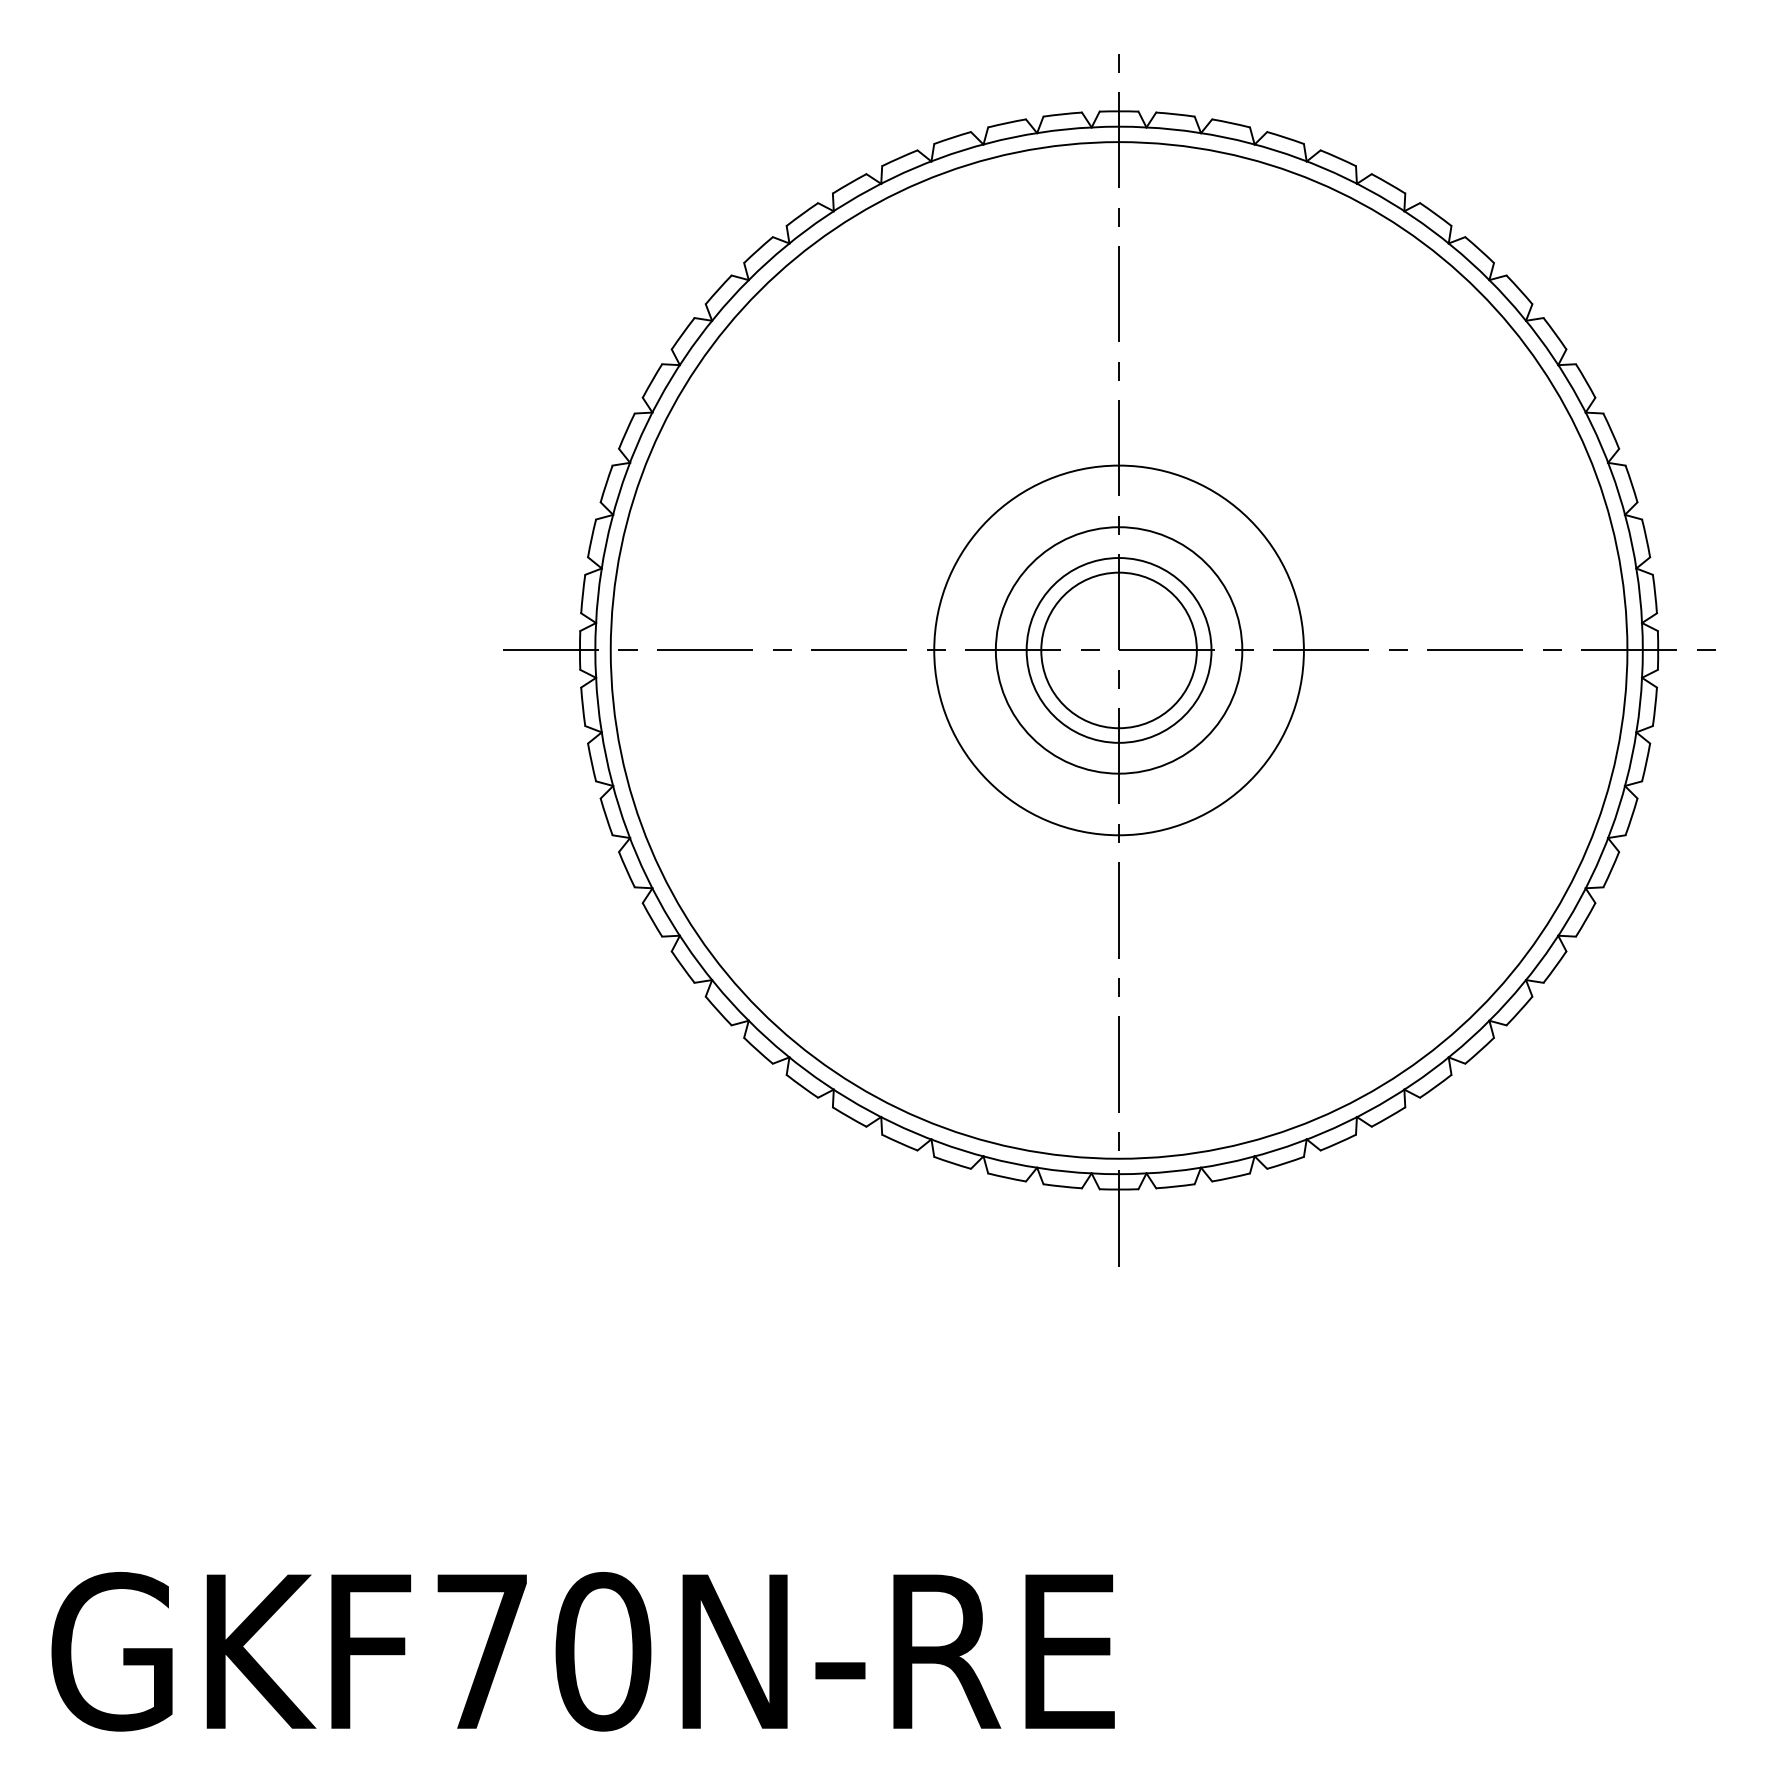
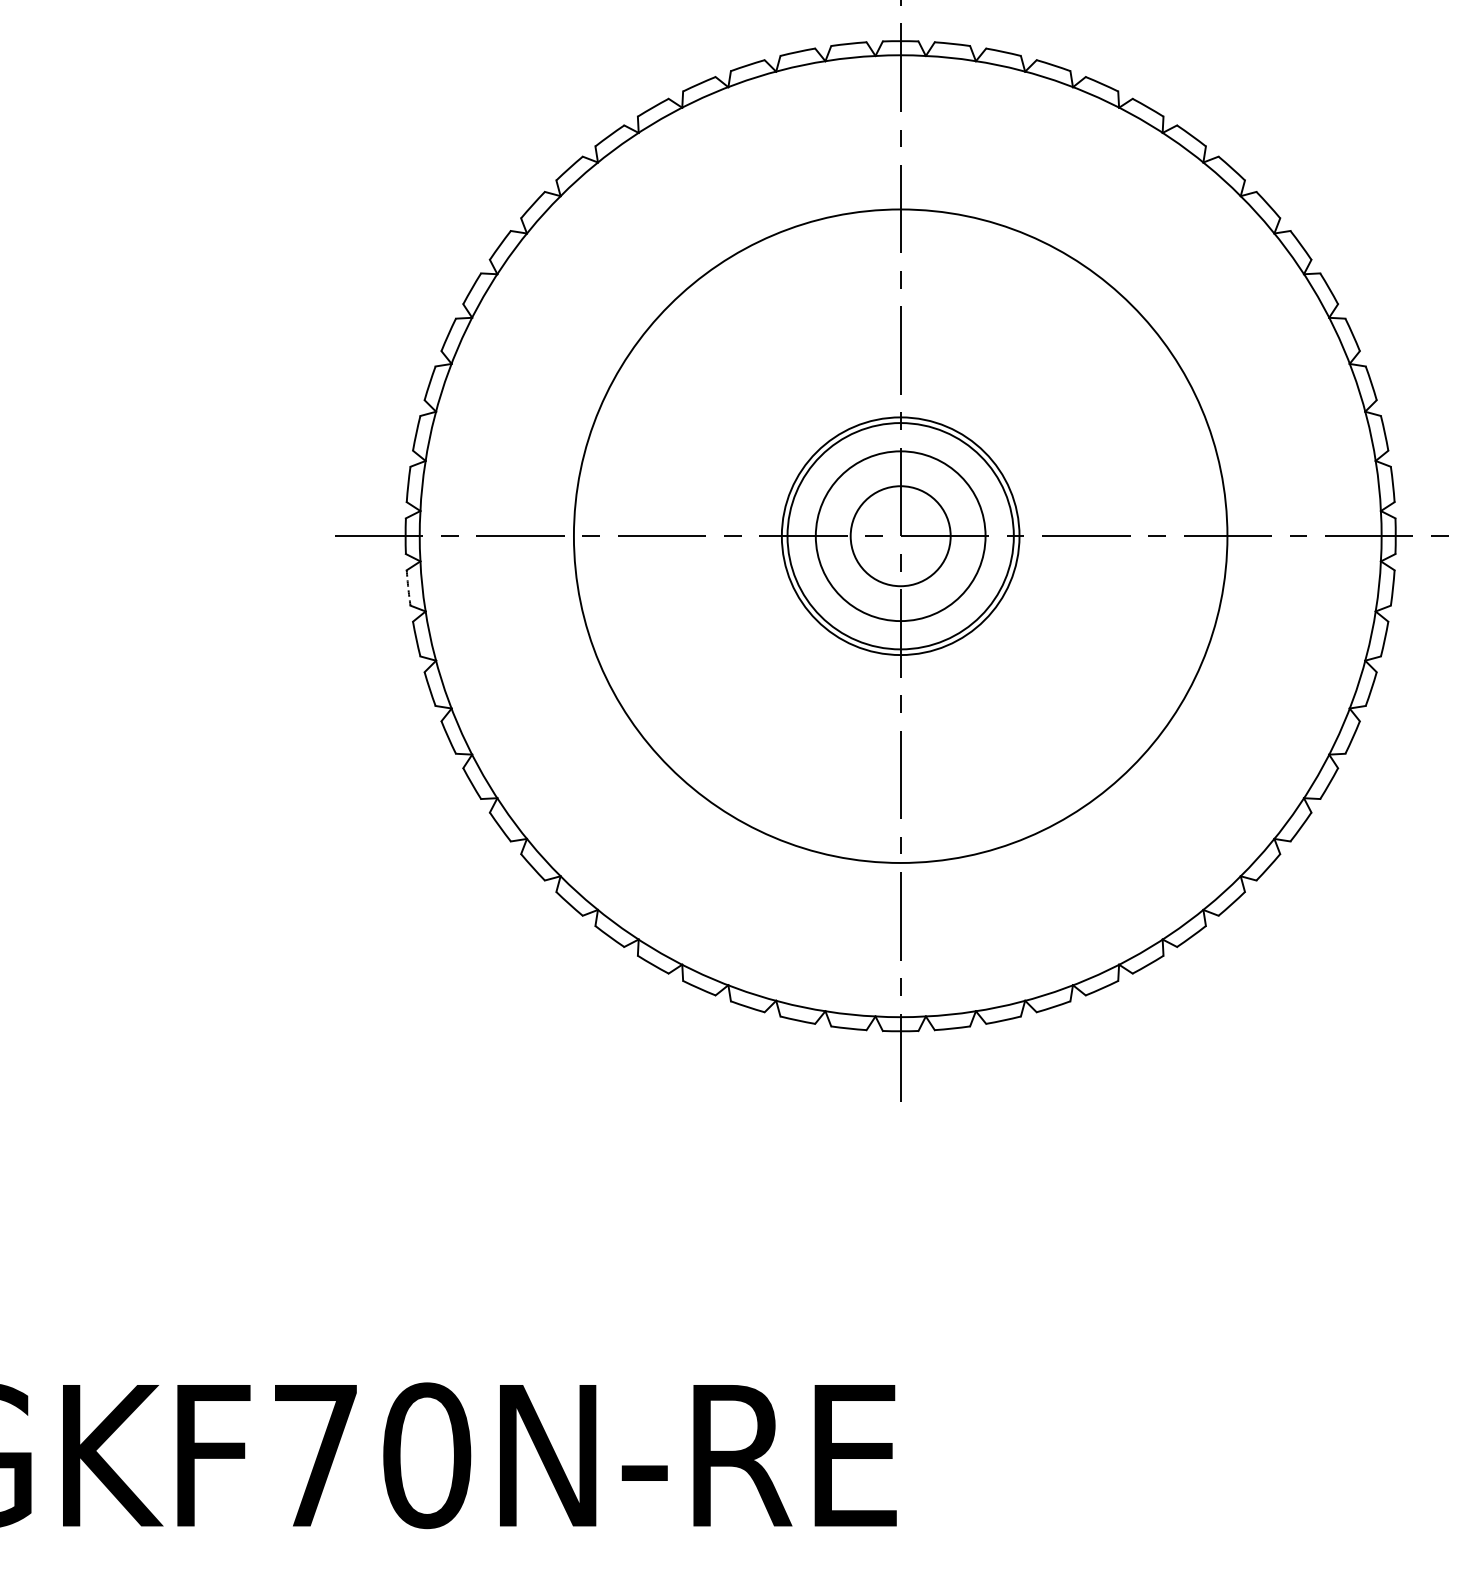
circle: (1118, 650) -> (900, 536), size x0.7
circle: (1118, 650) -> (900, 536), size x0.7
circle: (1118, 650) -> (900, 536), size x0.7
arc: (582, 706) -> (407, 587), solid -> dashed

